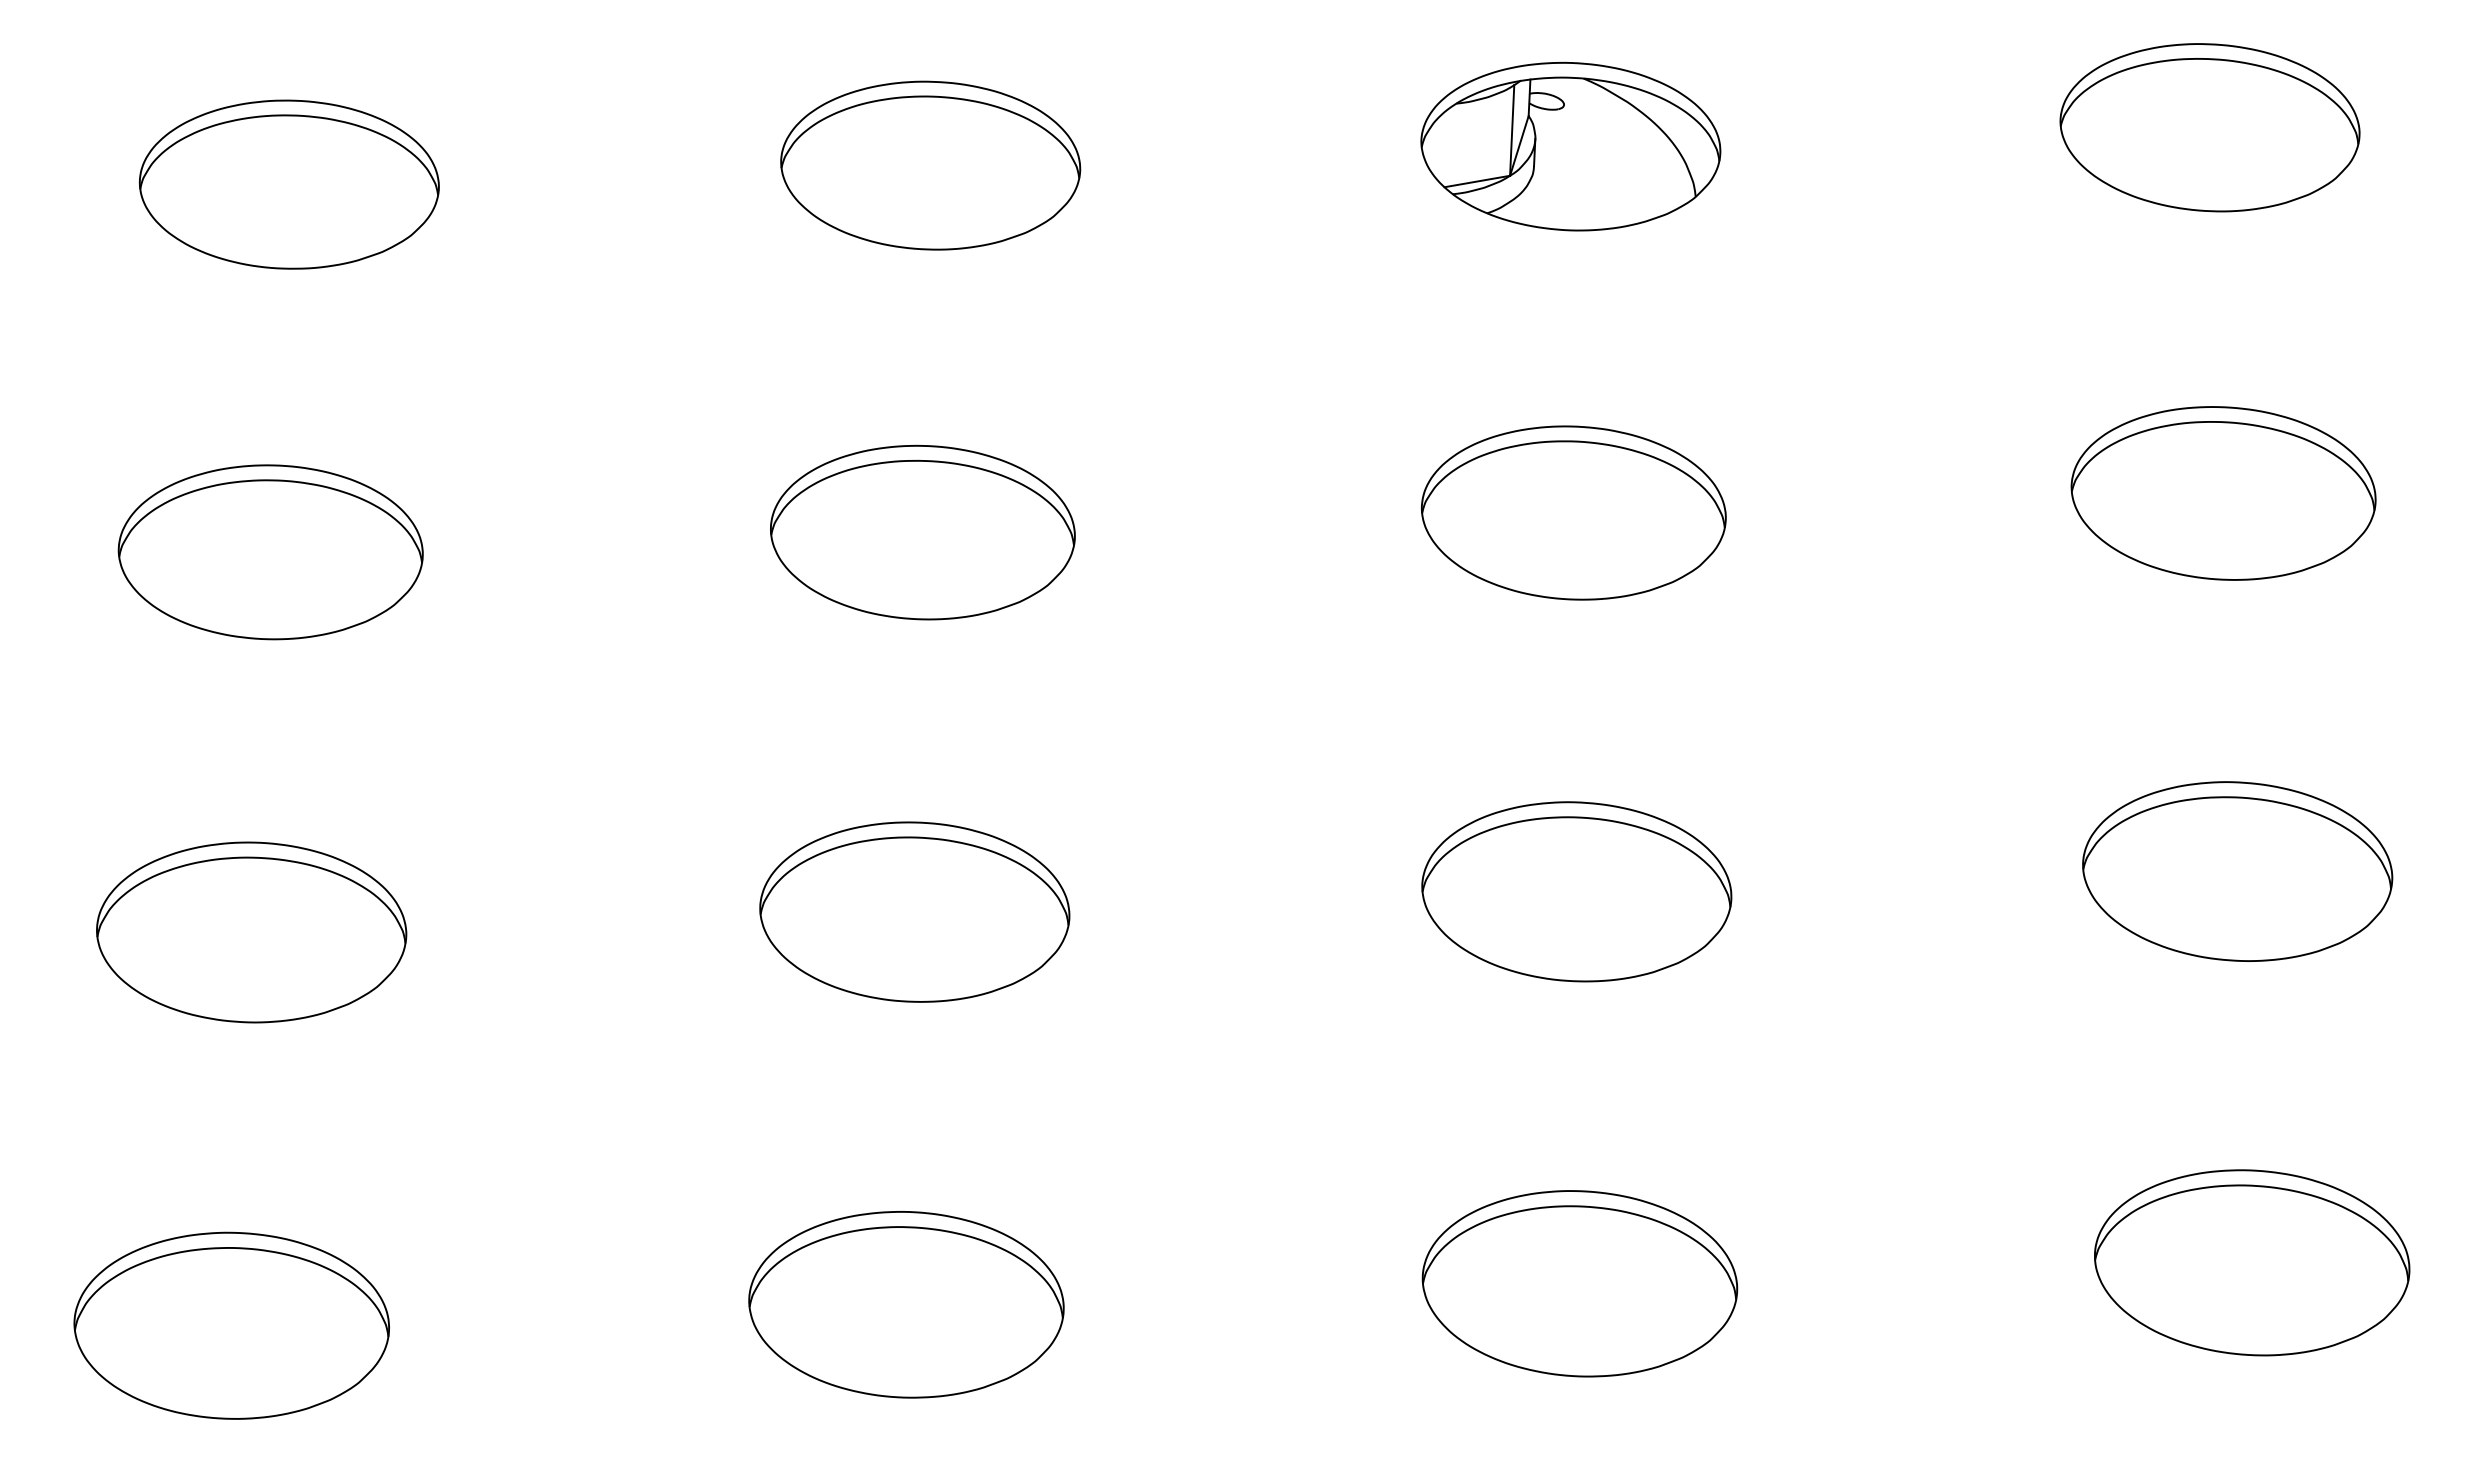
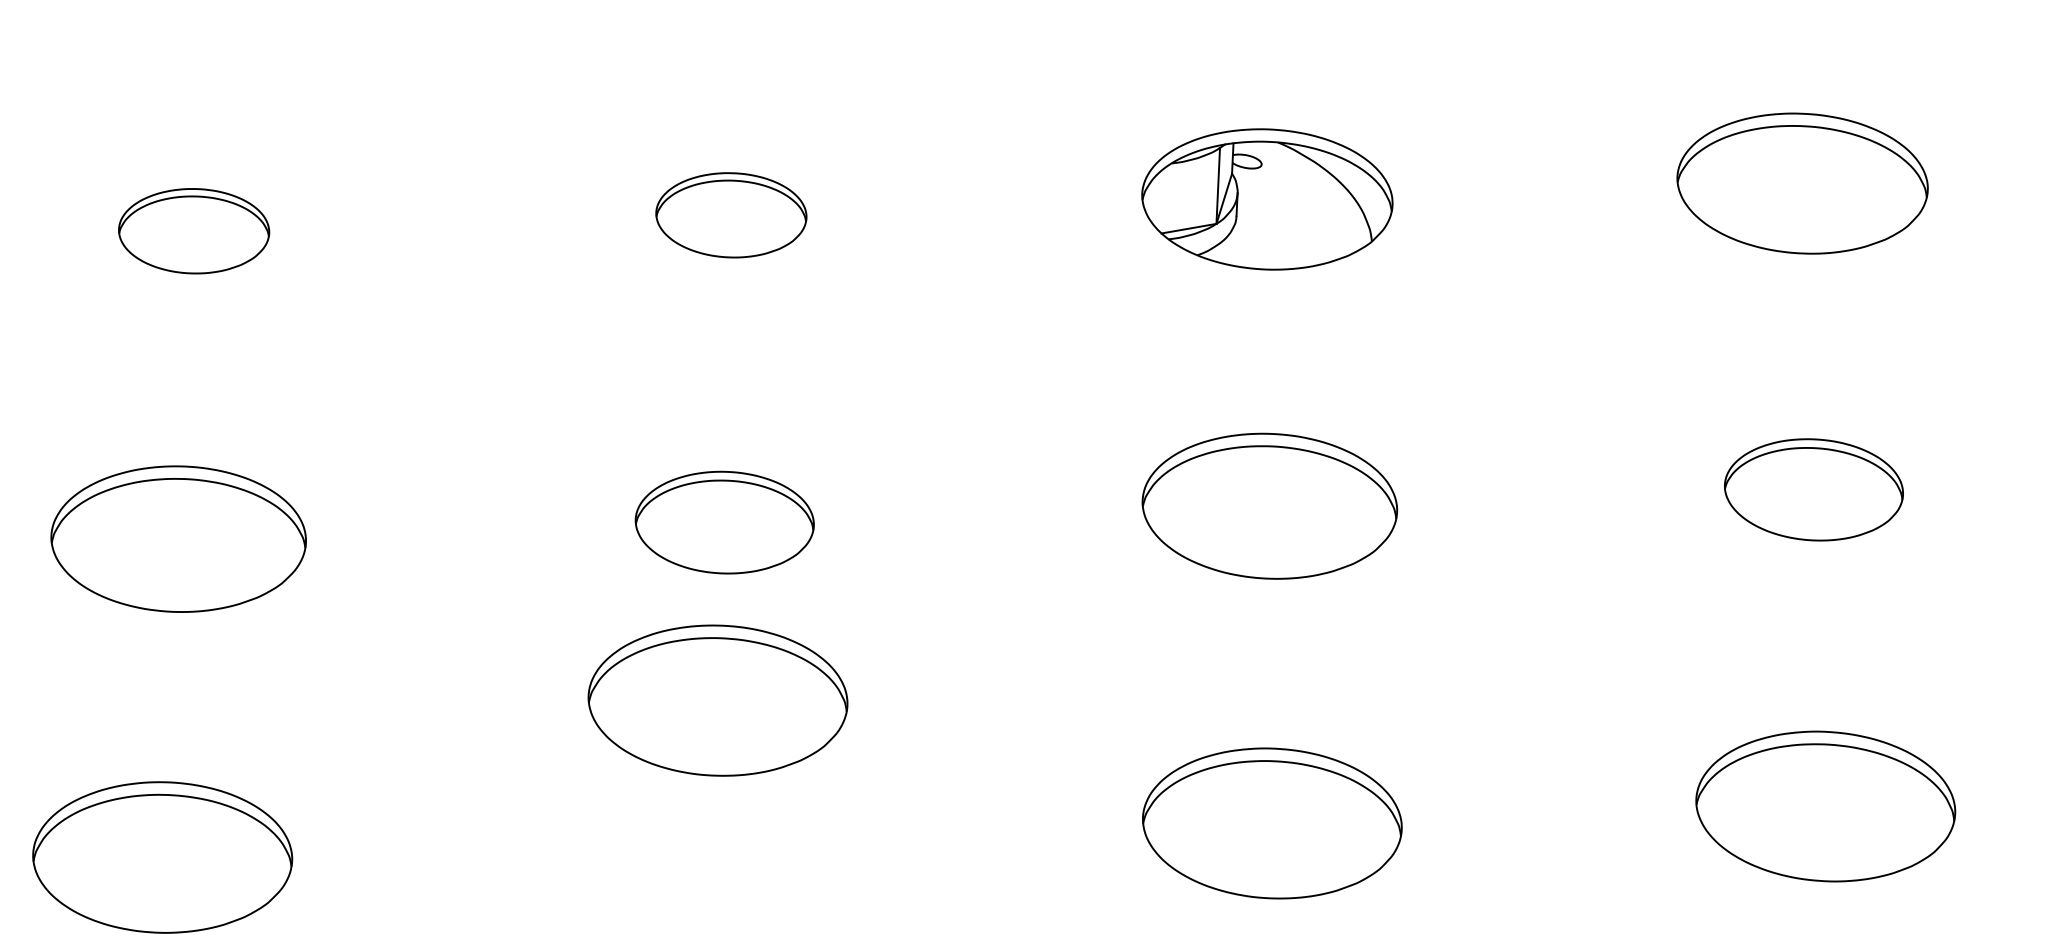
part: (930, 165) -> (731, 215), size x0.6
part: (288, 184) -> (193, 231), size x0.6
part: (2223, 493) -> (1813, 489), size x0.7
part: (922, 532) -> (724, 522), size x0.7
part: (914, 911) -> (717, 700), moved

